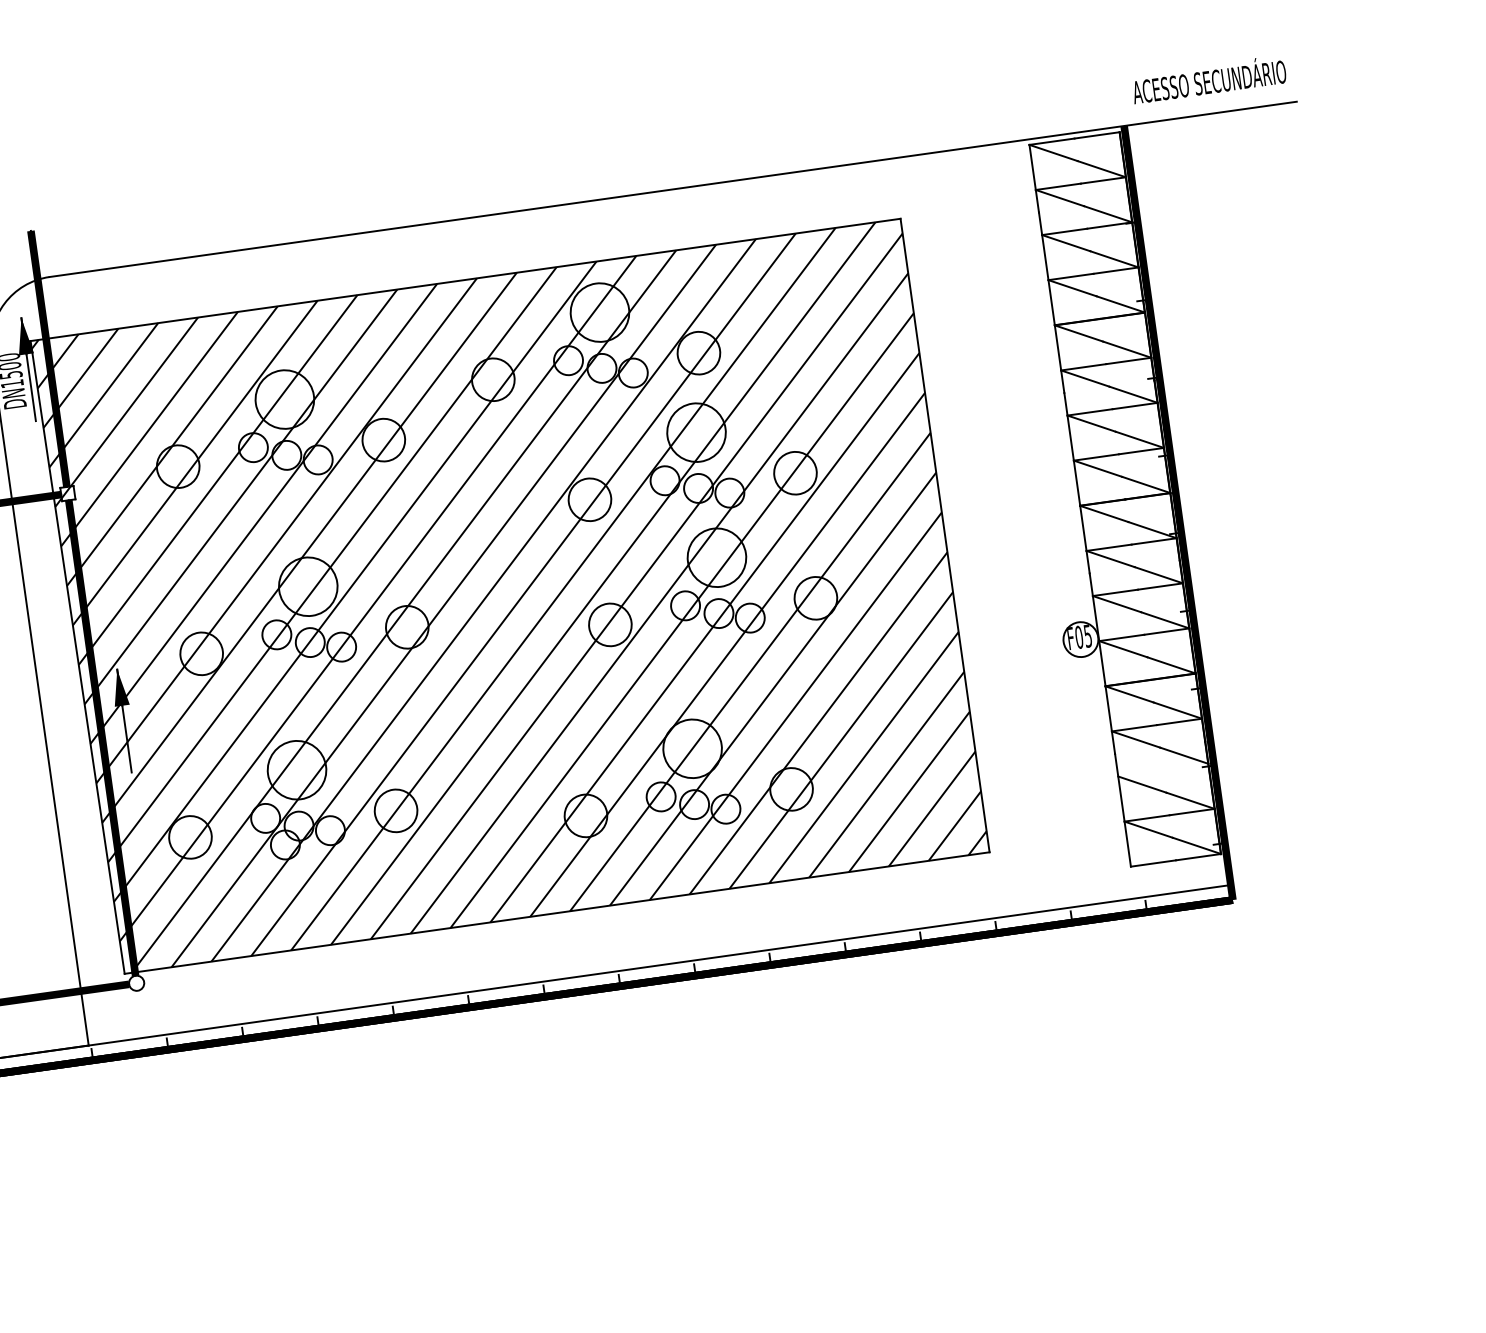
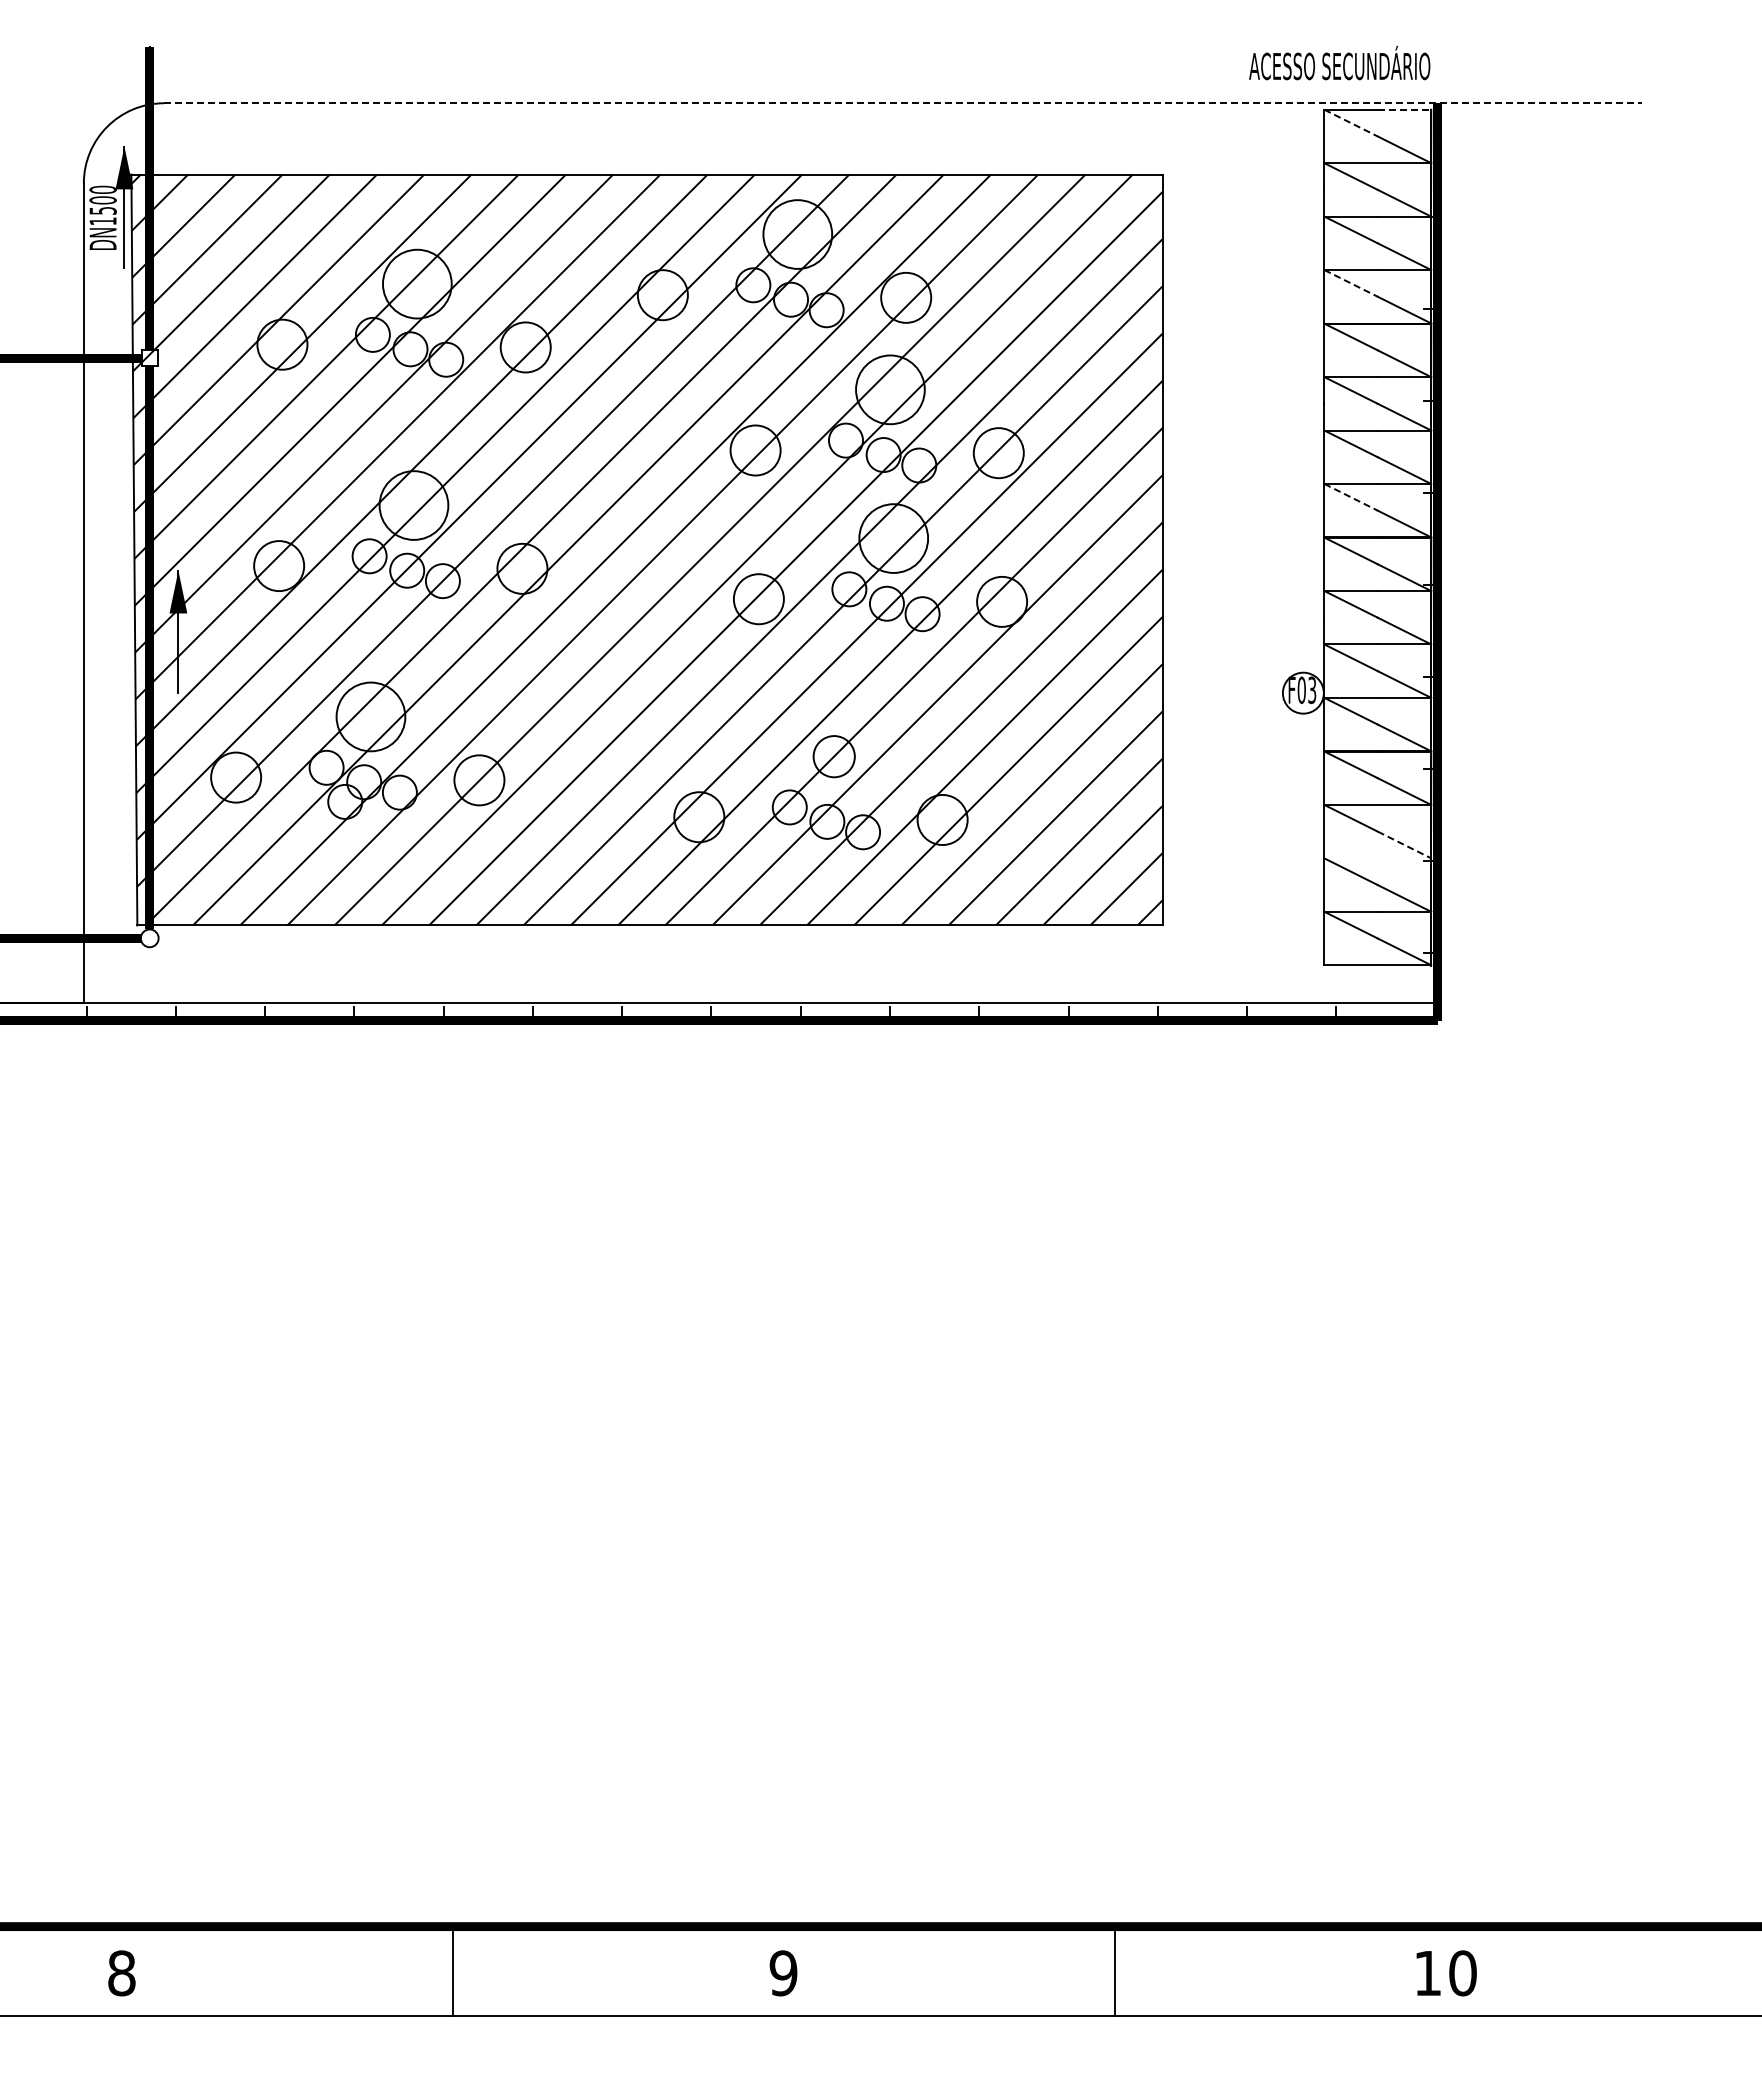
text: (1208, 79) -> (1339, 62), moved
line: (1097, 135) -> (1404, 109), solid -> dashed
line: (1053, 153) -> (1351, 123), solid -> dashed
line: (673, 189) -> (903, 103), solid -> dashed
line: (1072, 288) -> (1351, 283), solid -> dashed
line: (1098, 468) -> (1351, 497), solid -> dashed
text: (1088, 635) -> (1312, 689), F05 -> F03
circle: (691, 748) -> (833, 756), size x0.6
line: (1184, 756) -> (1404, 845), solid -> dashed

